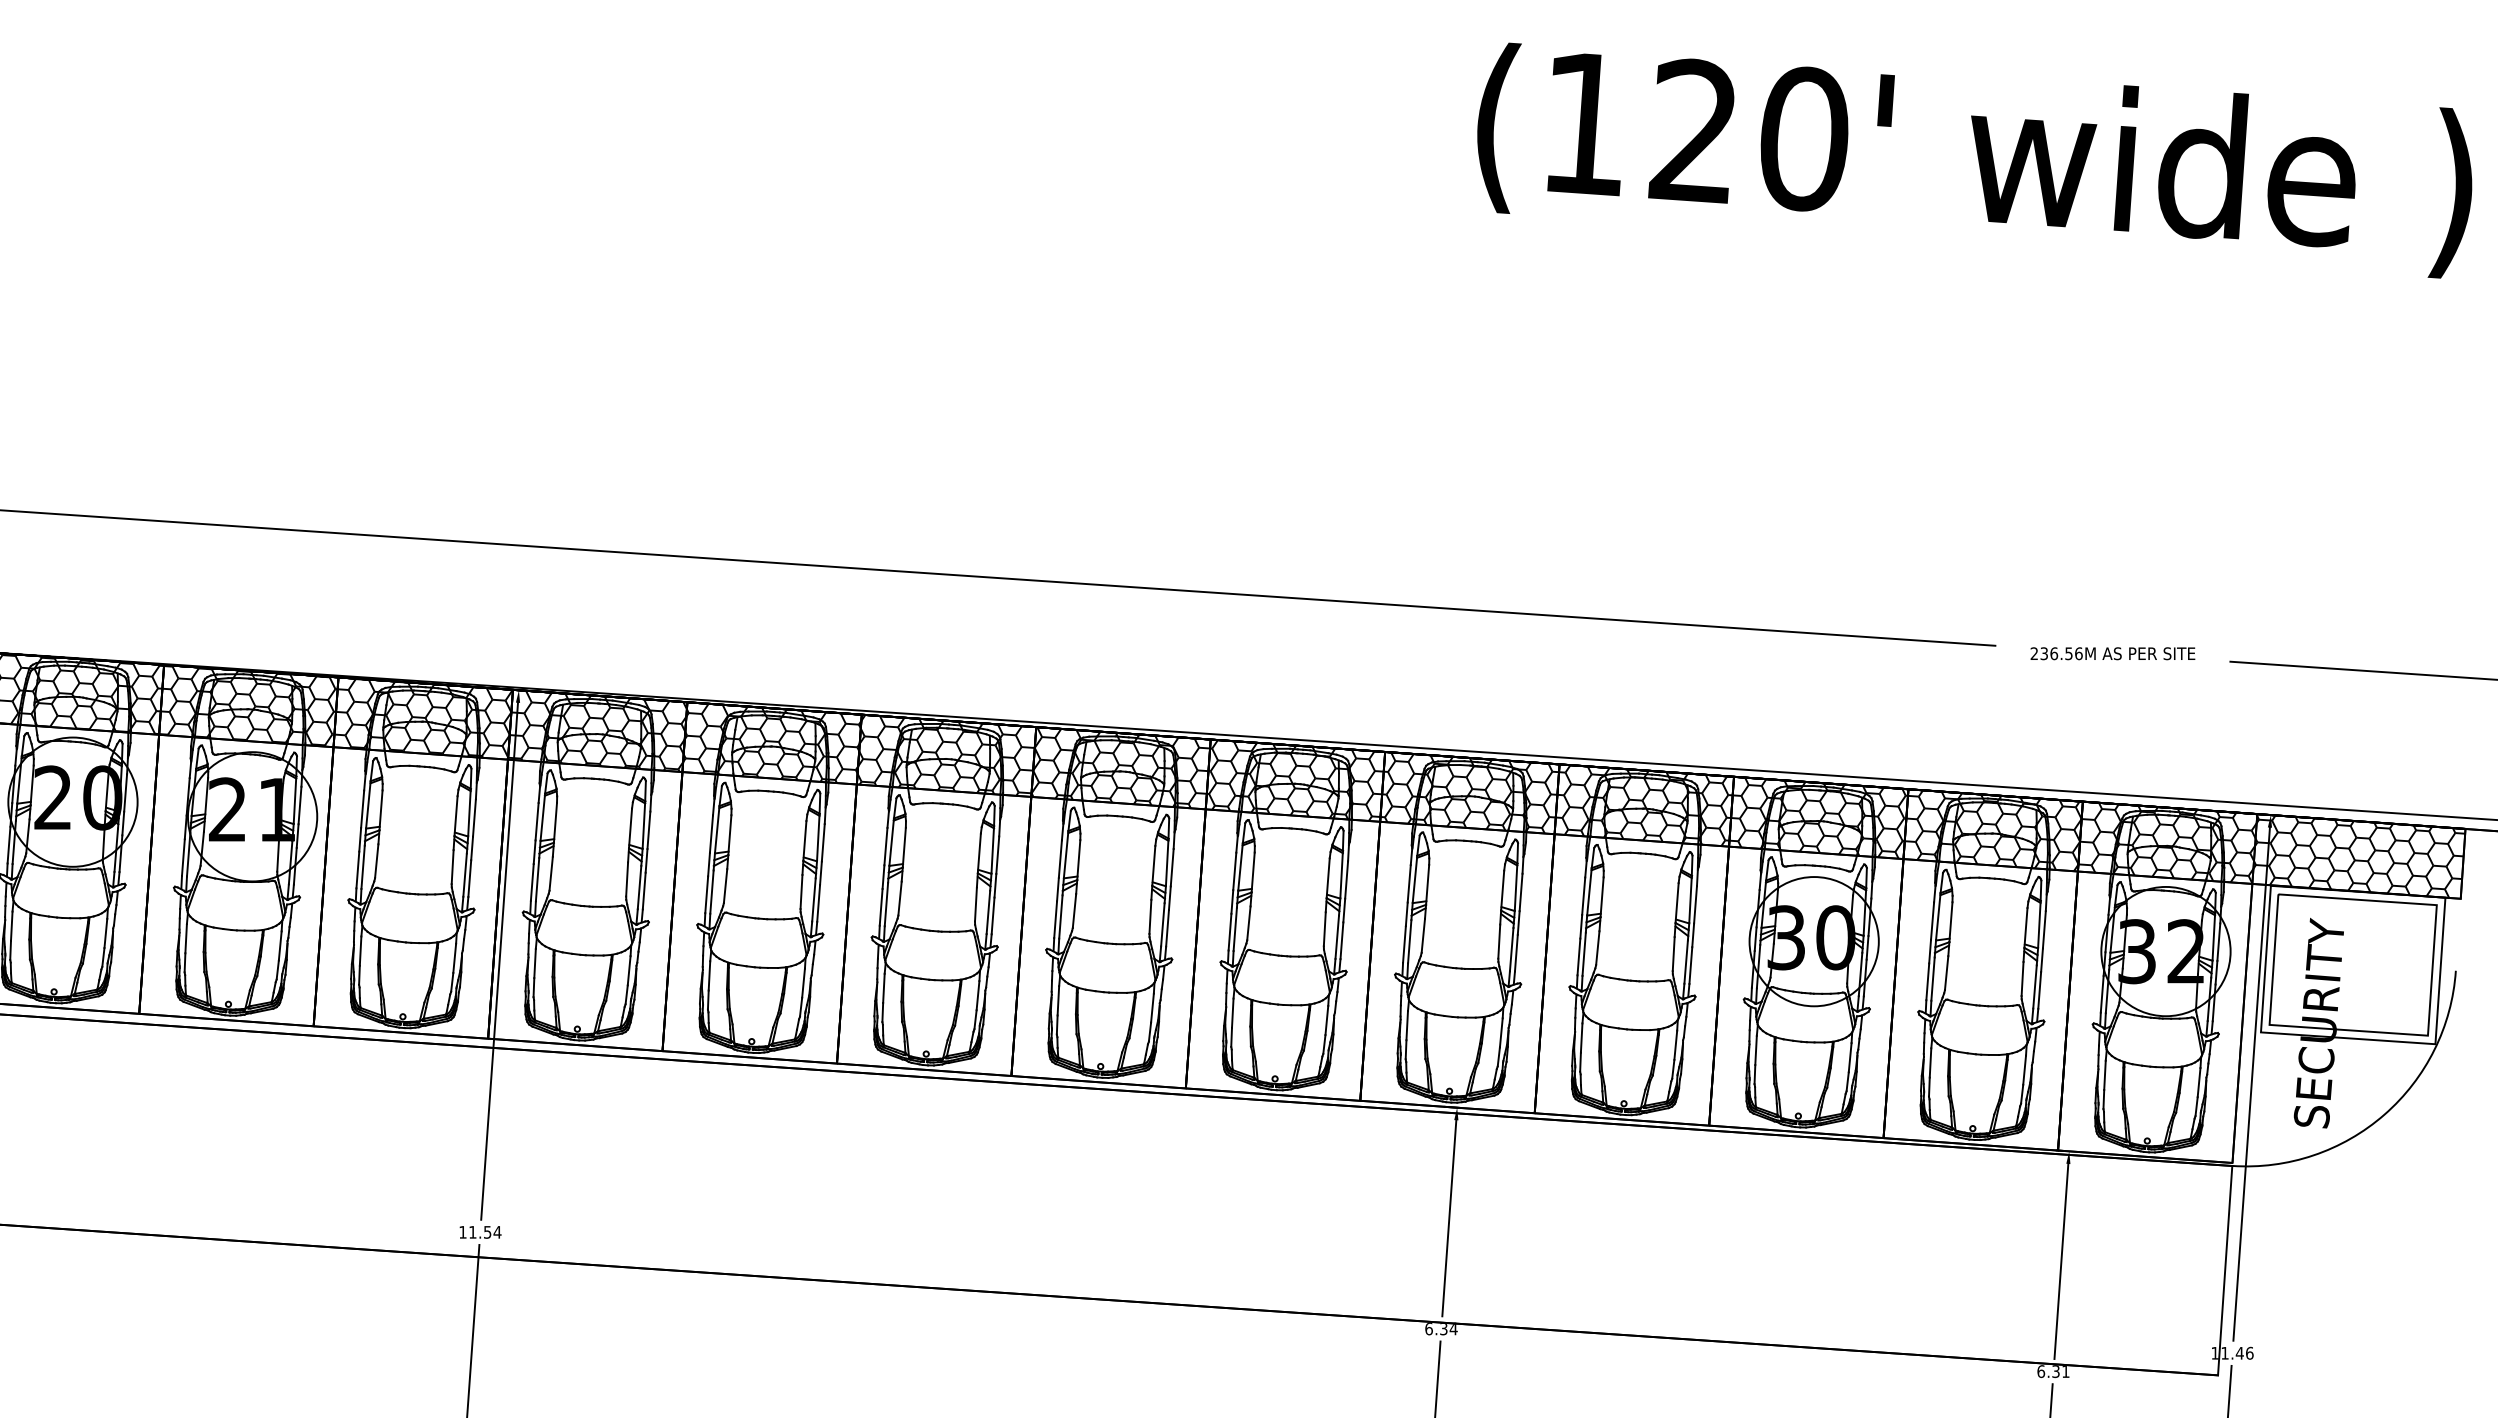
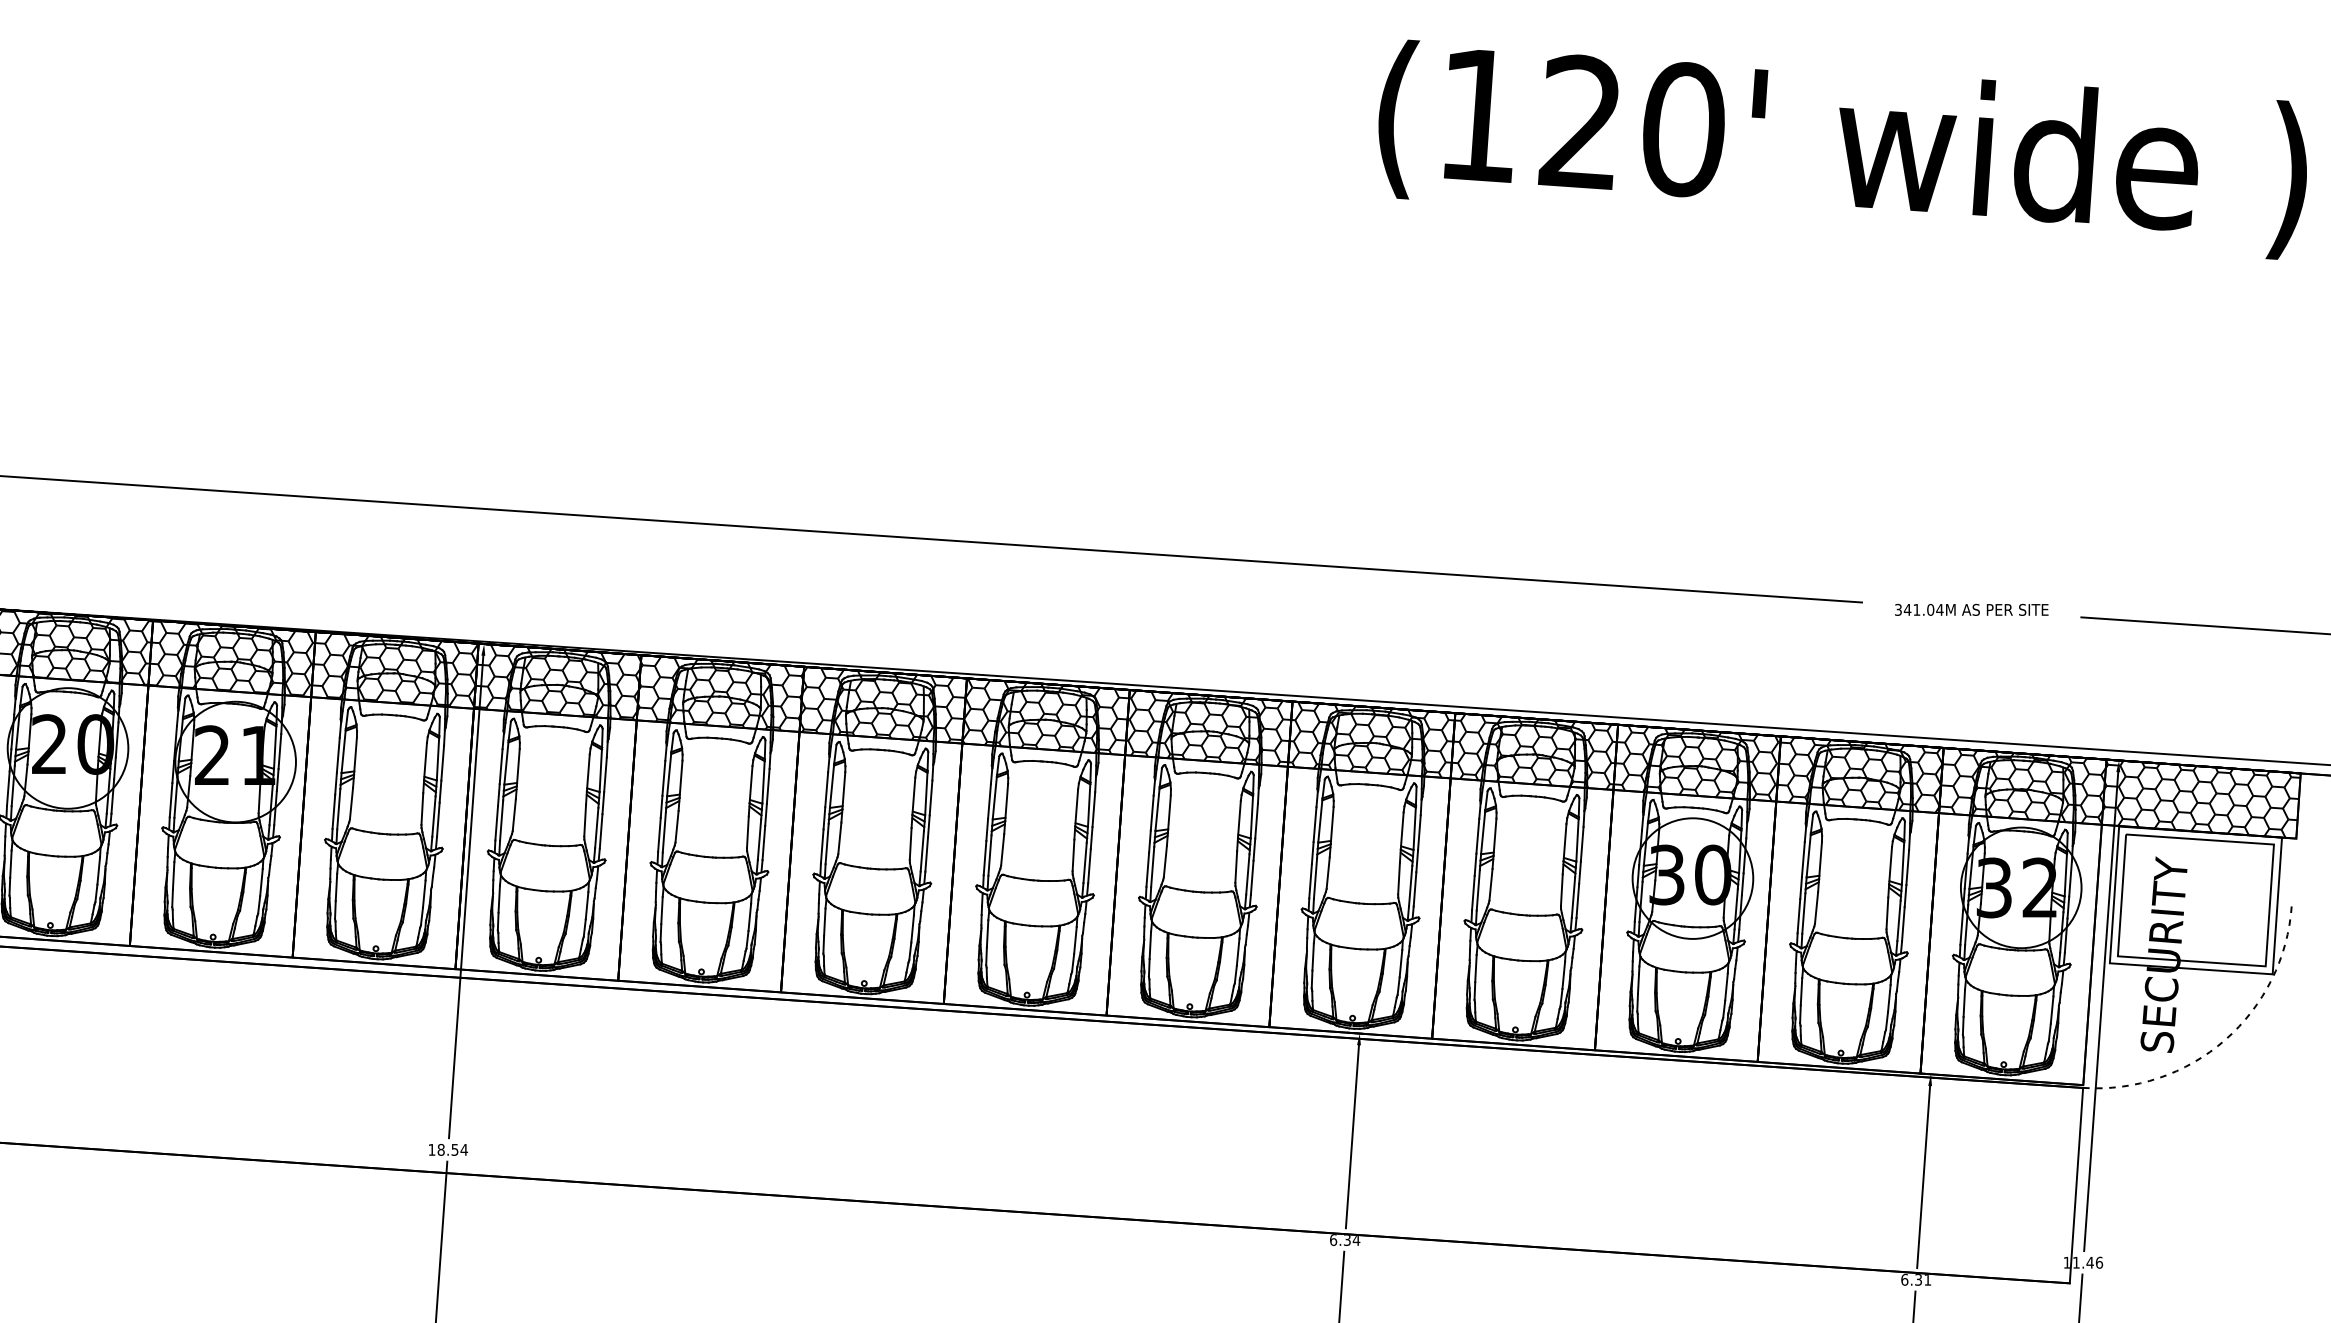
text: (2056, 653) -> (1919, 609), 236.56M -> 341.04M
arc: (2384, 1114) -> (2225, 1039), solid -> dashed
text: (472, 1231) -> (440, 1149), 11.54 -> 18.54

